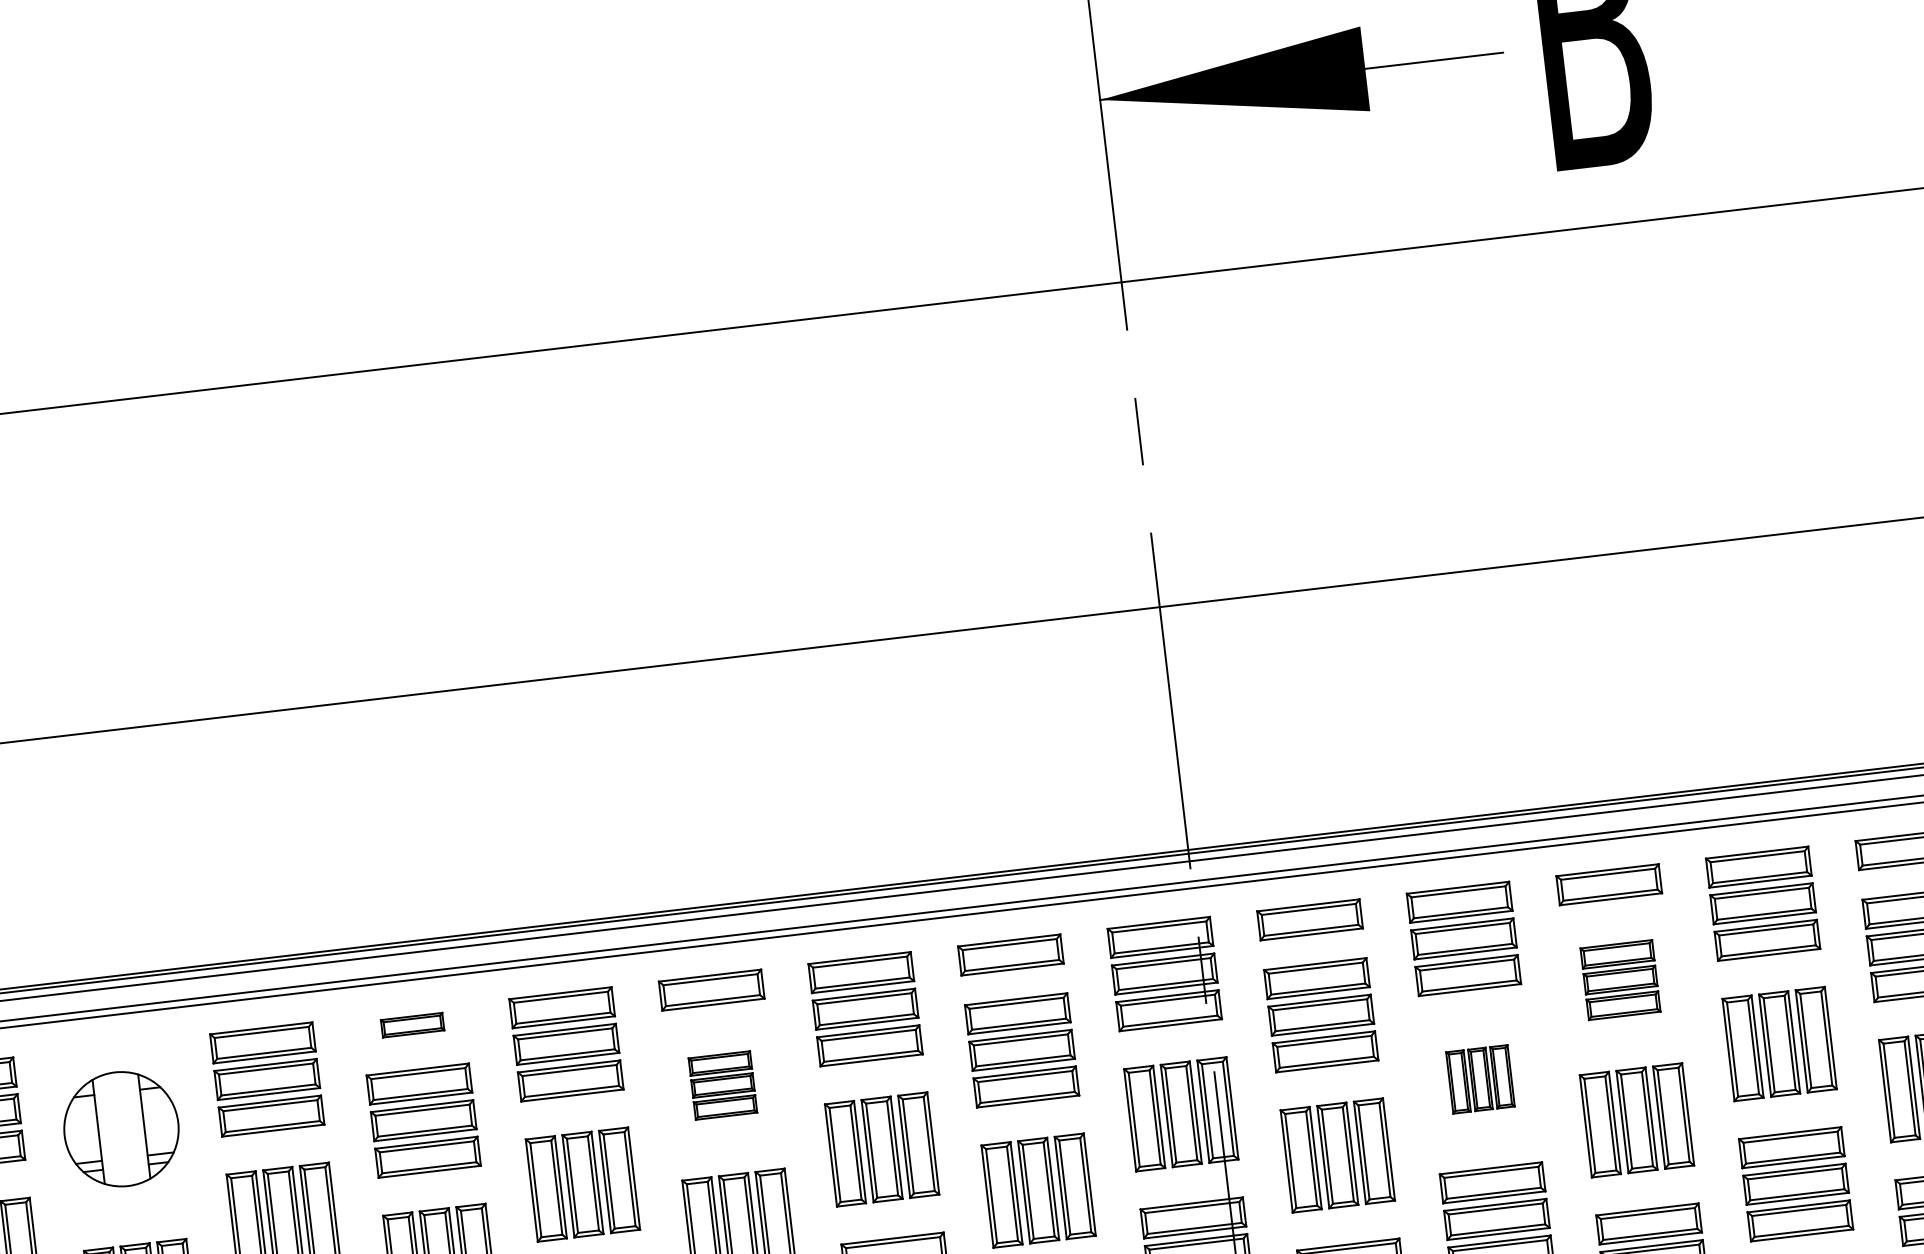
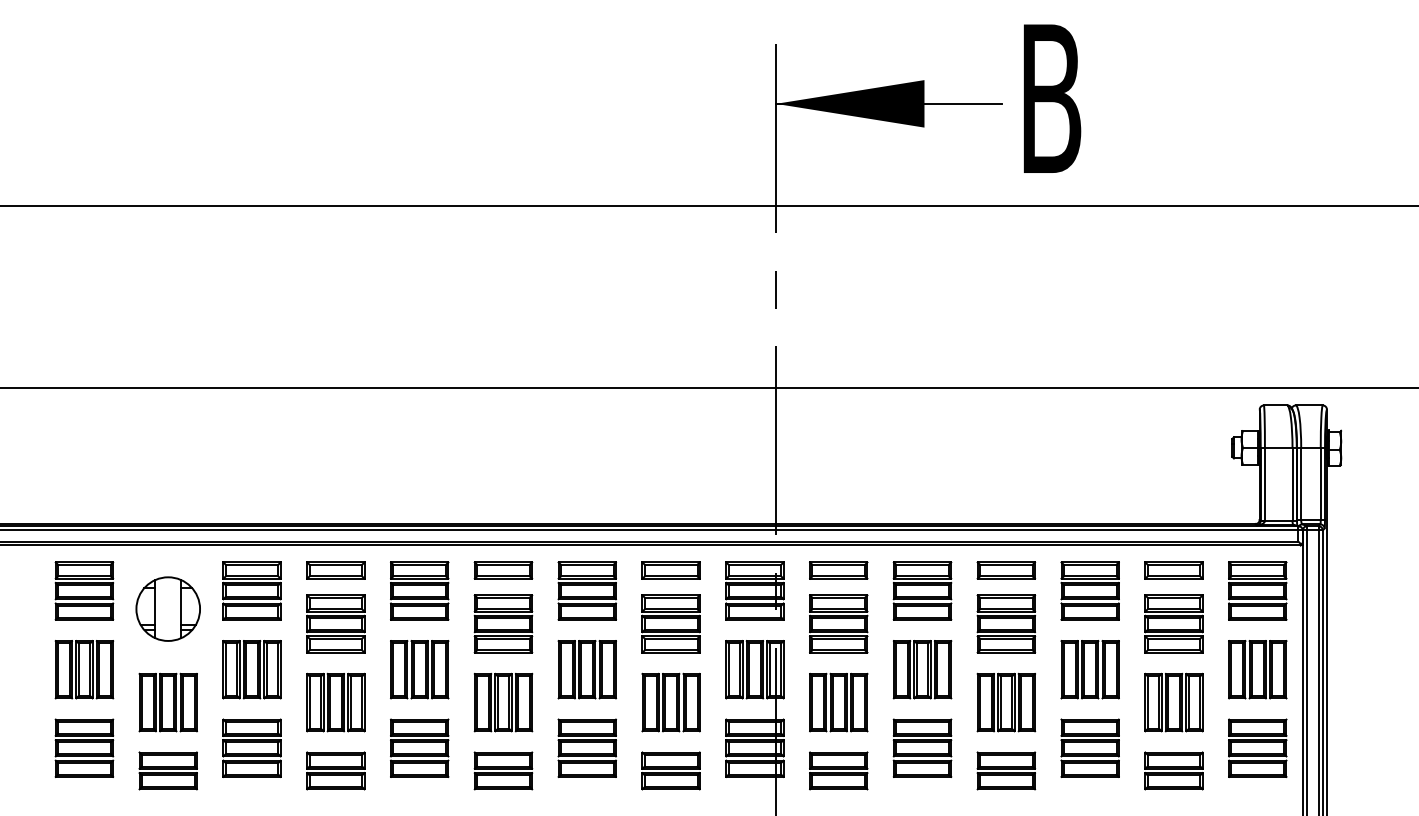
part: (1620, 979) -> (1006, 623), size x1.43
part: (411, 1025) -> (335, 570), size x1.67
part: (1480, 1078) -> (922, 669), size x1.67
part: (722, 1084) -> (503, 623), size x1.67

